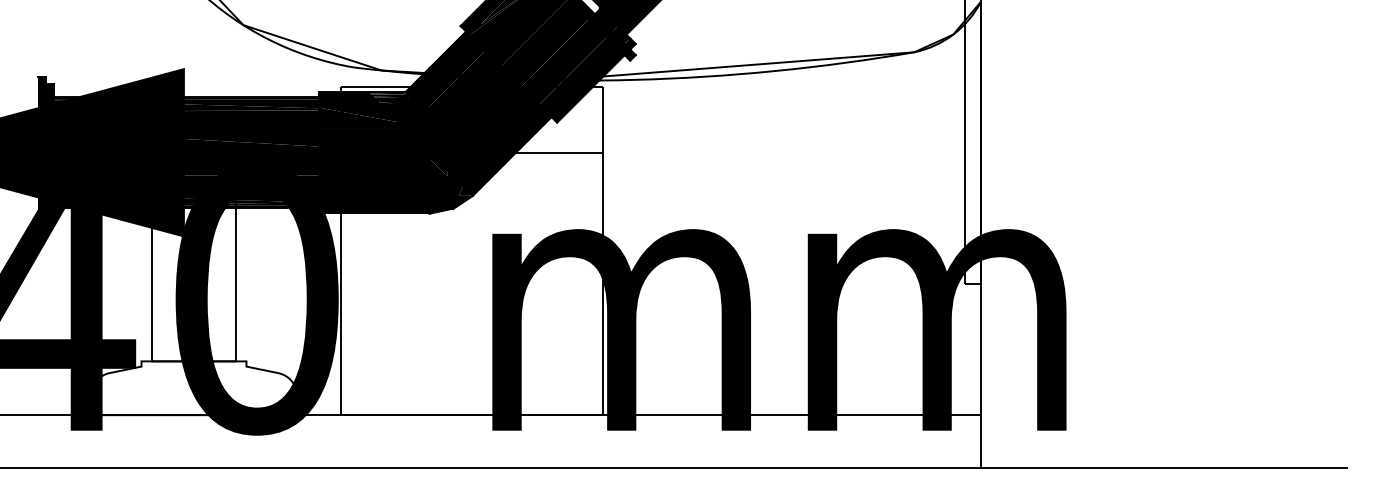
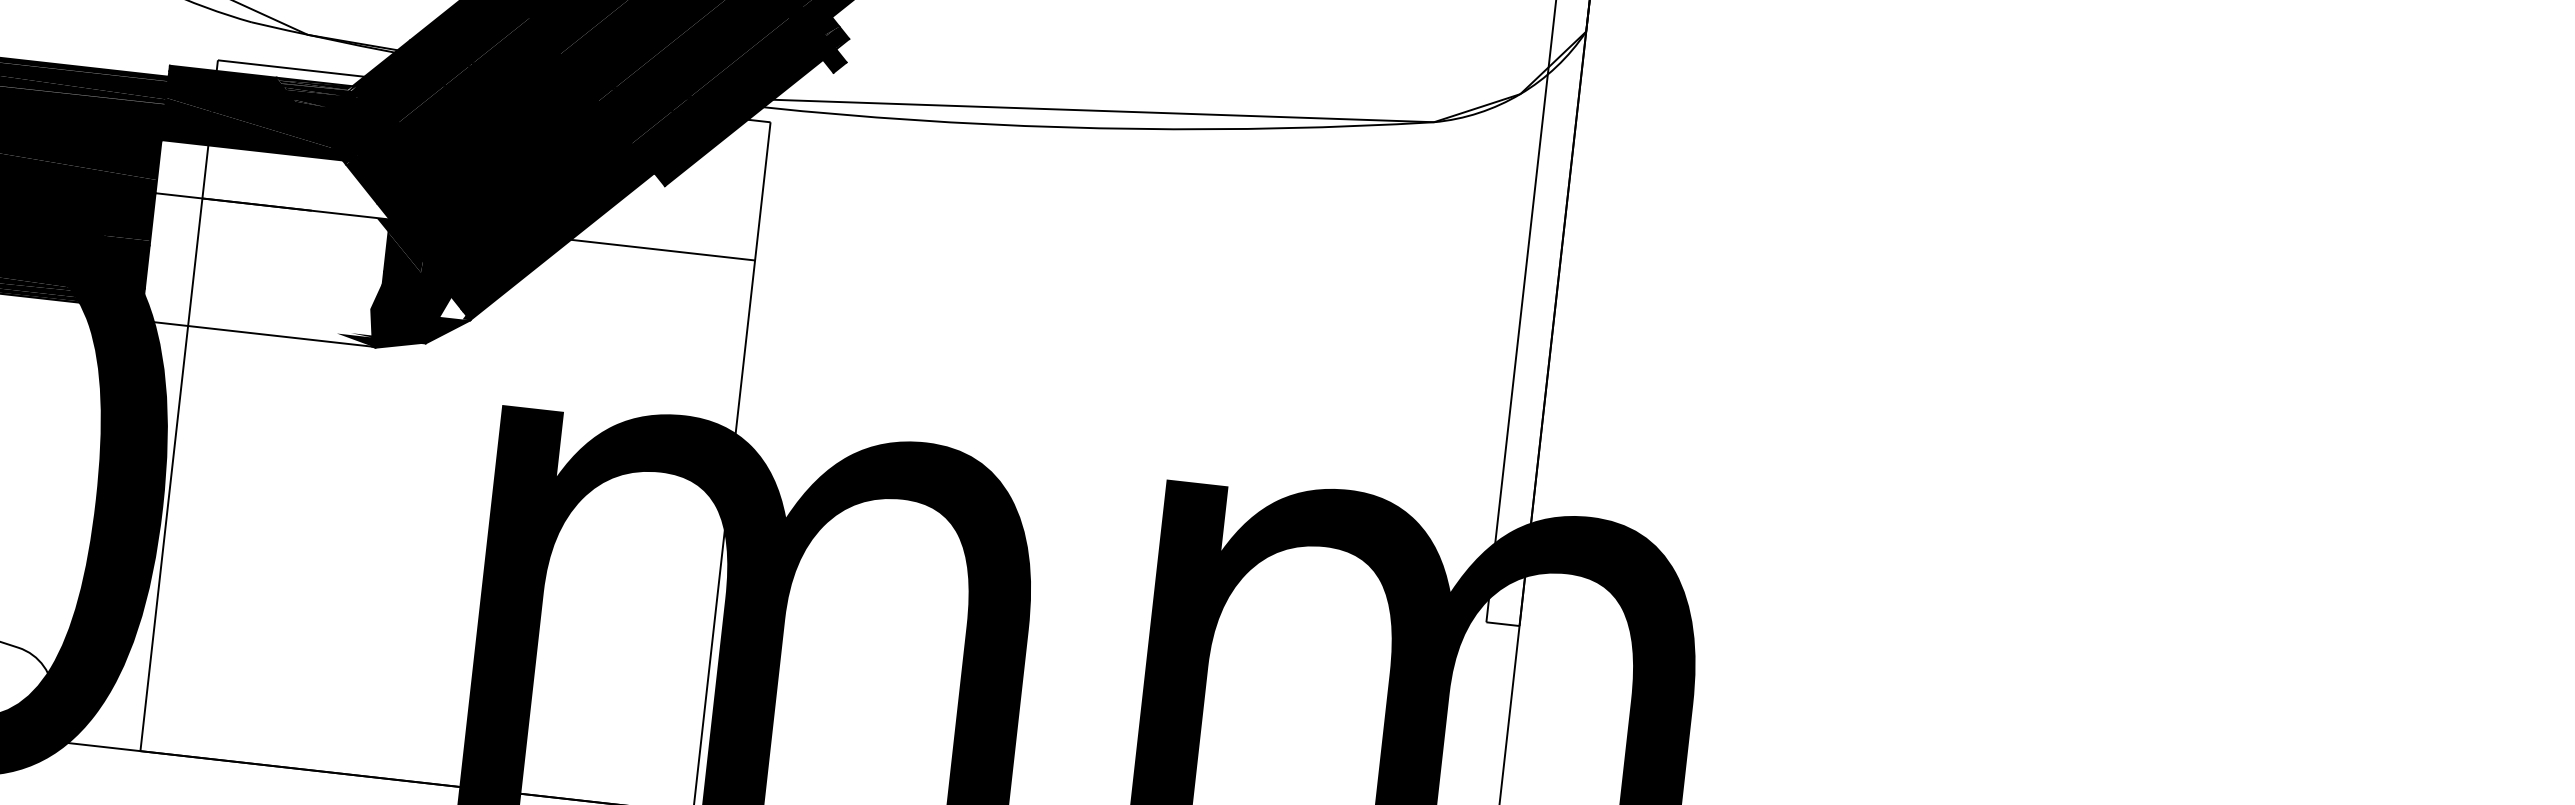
fill: (373, 170) -> (266, 243), removed
fill: (466, 185) -> (459, 297), removed

